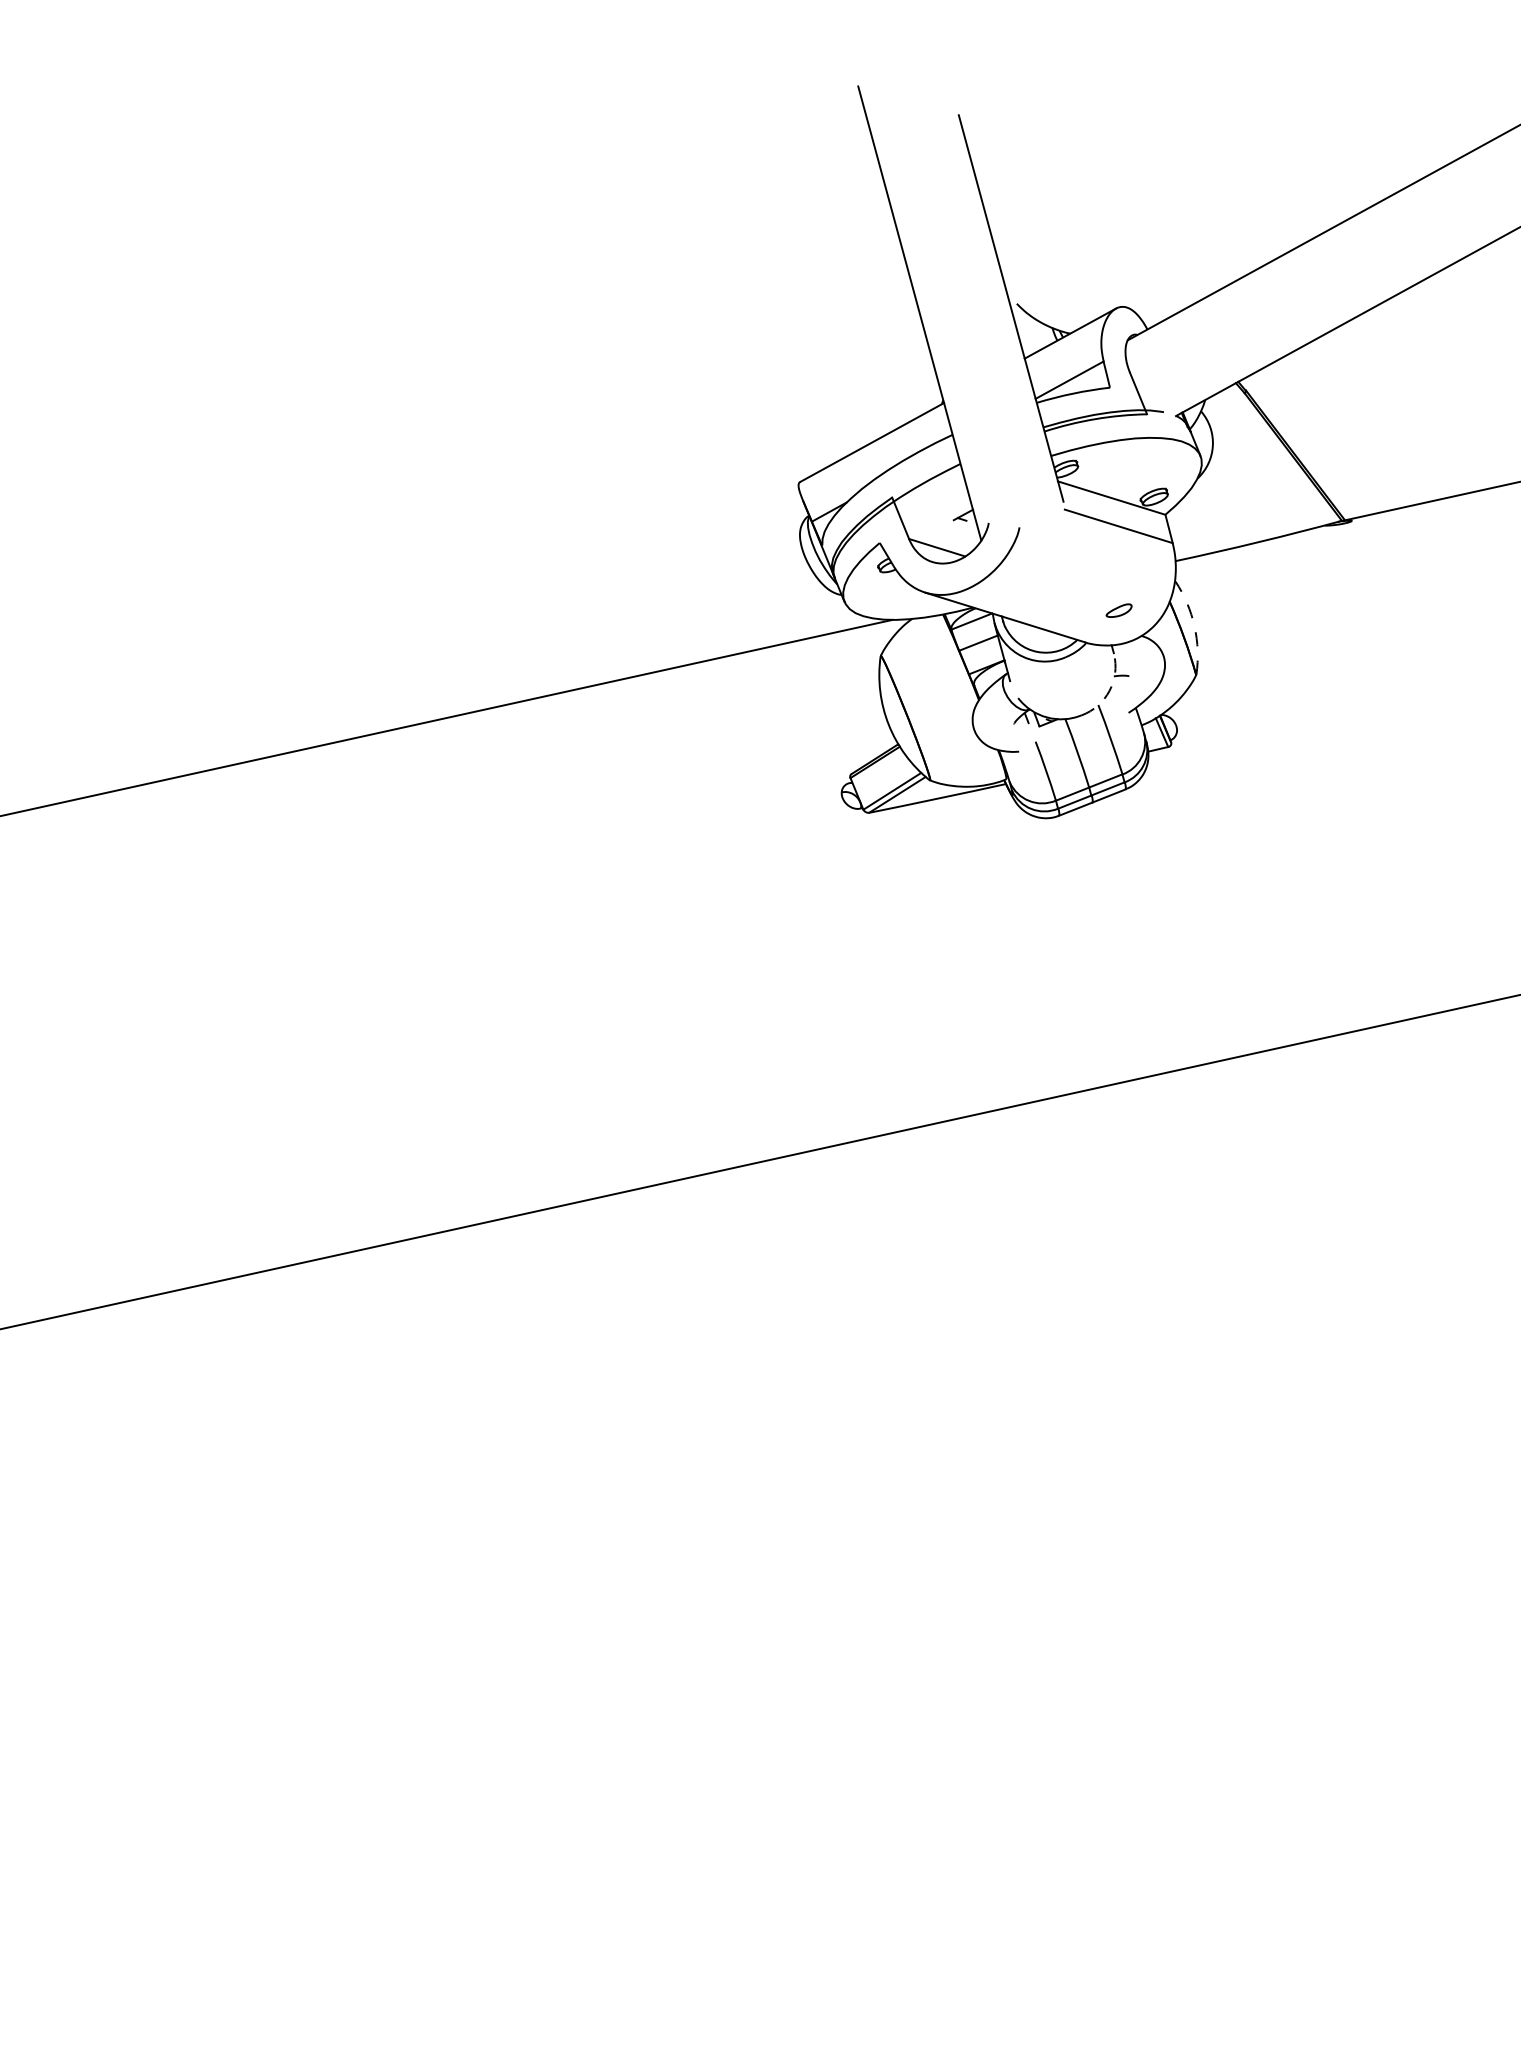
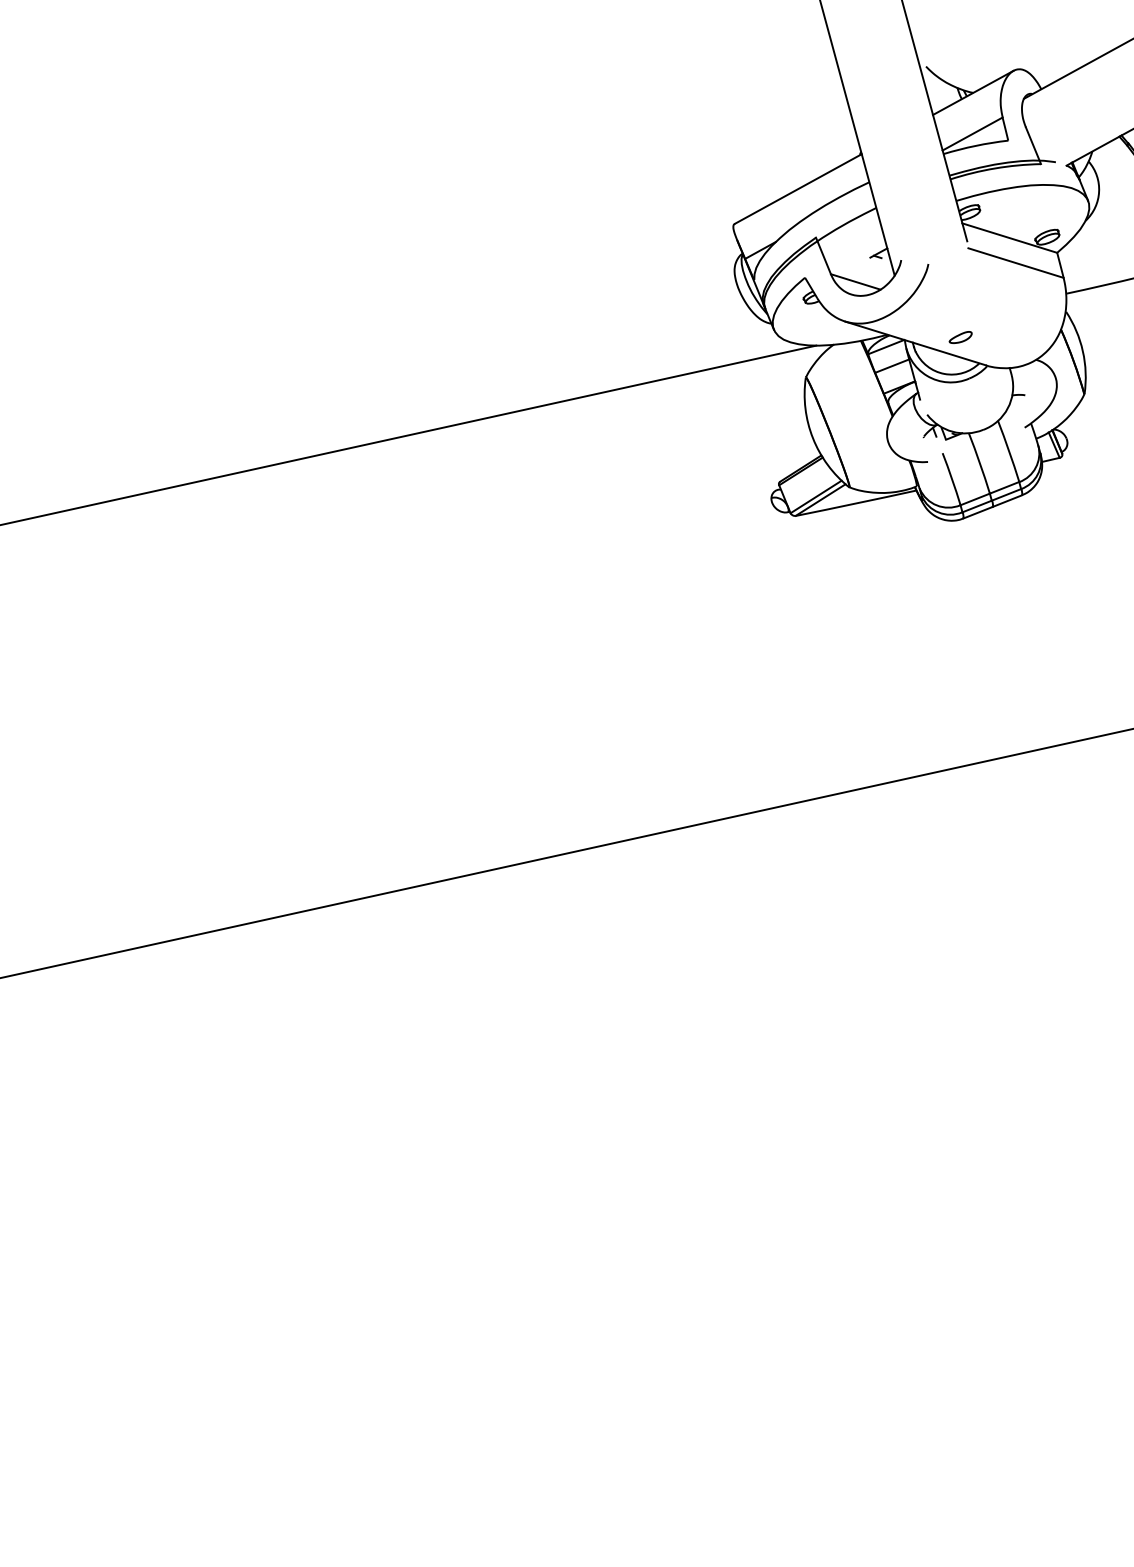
part: (1118, 610) -> (960, 337), moved
arc: (1194, 626) -> (1082, 351), dashed -> solid
arc: (1109, 690) -> (1007, 407), dashed -> solid

